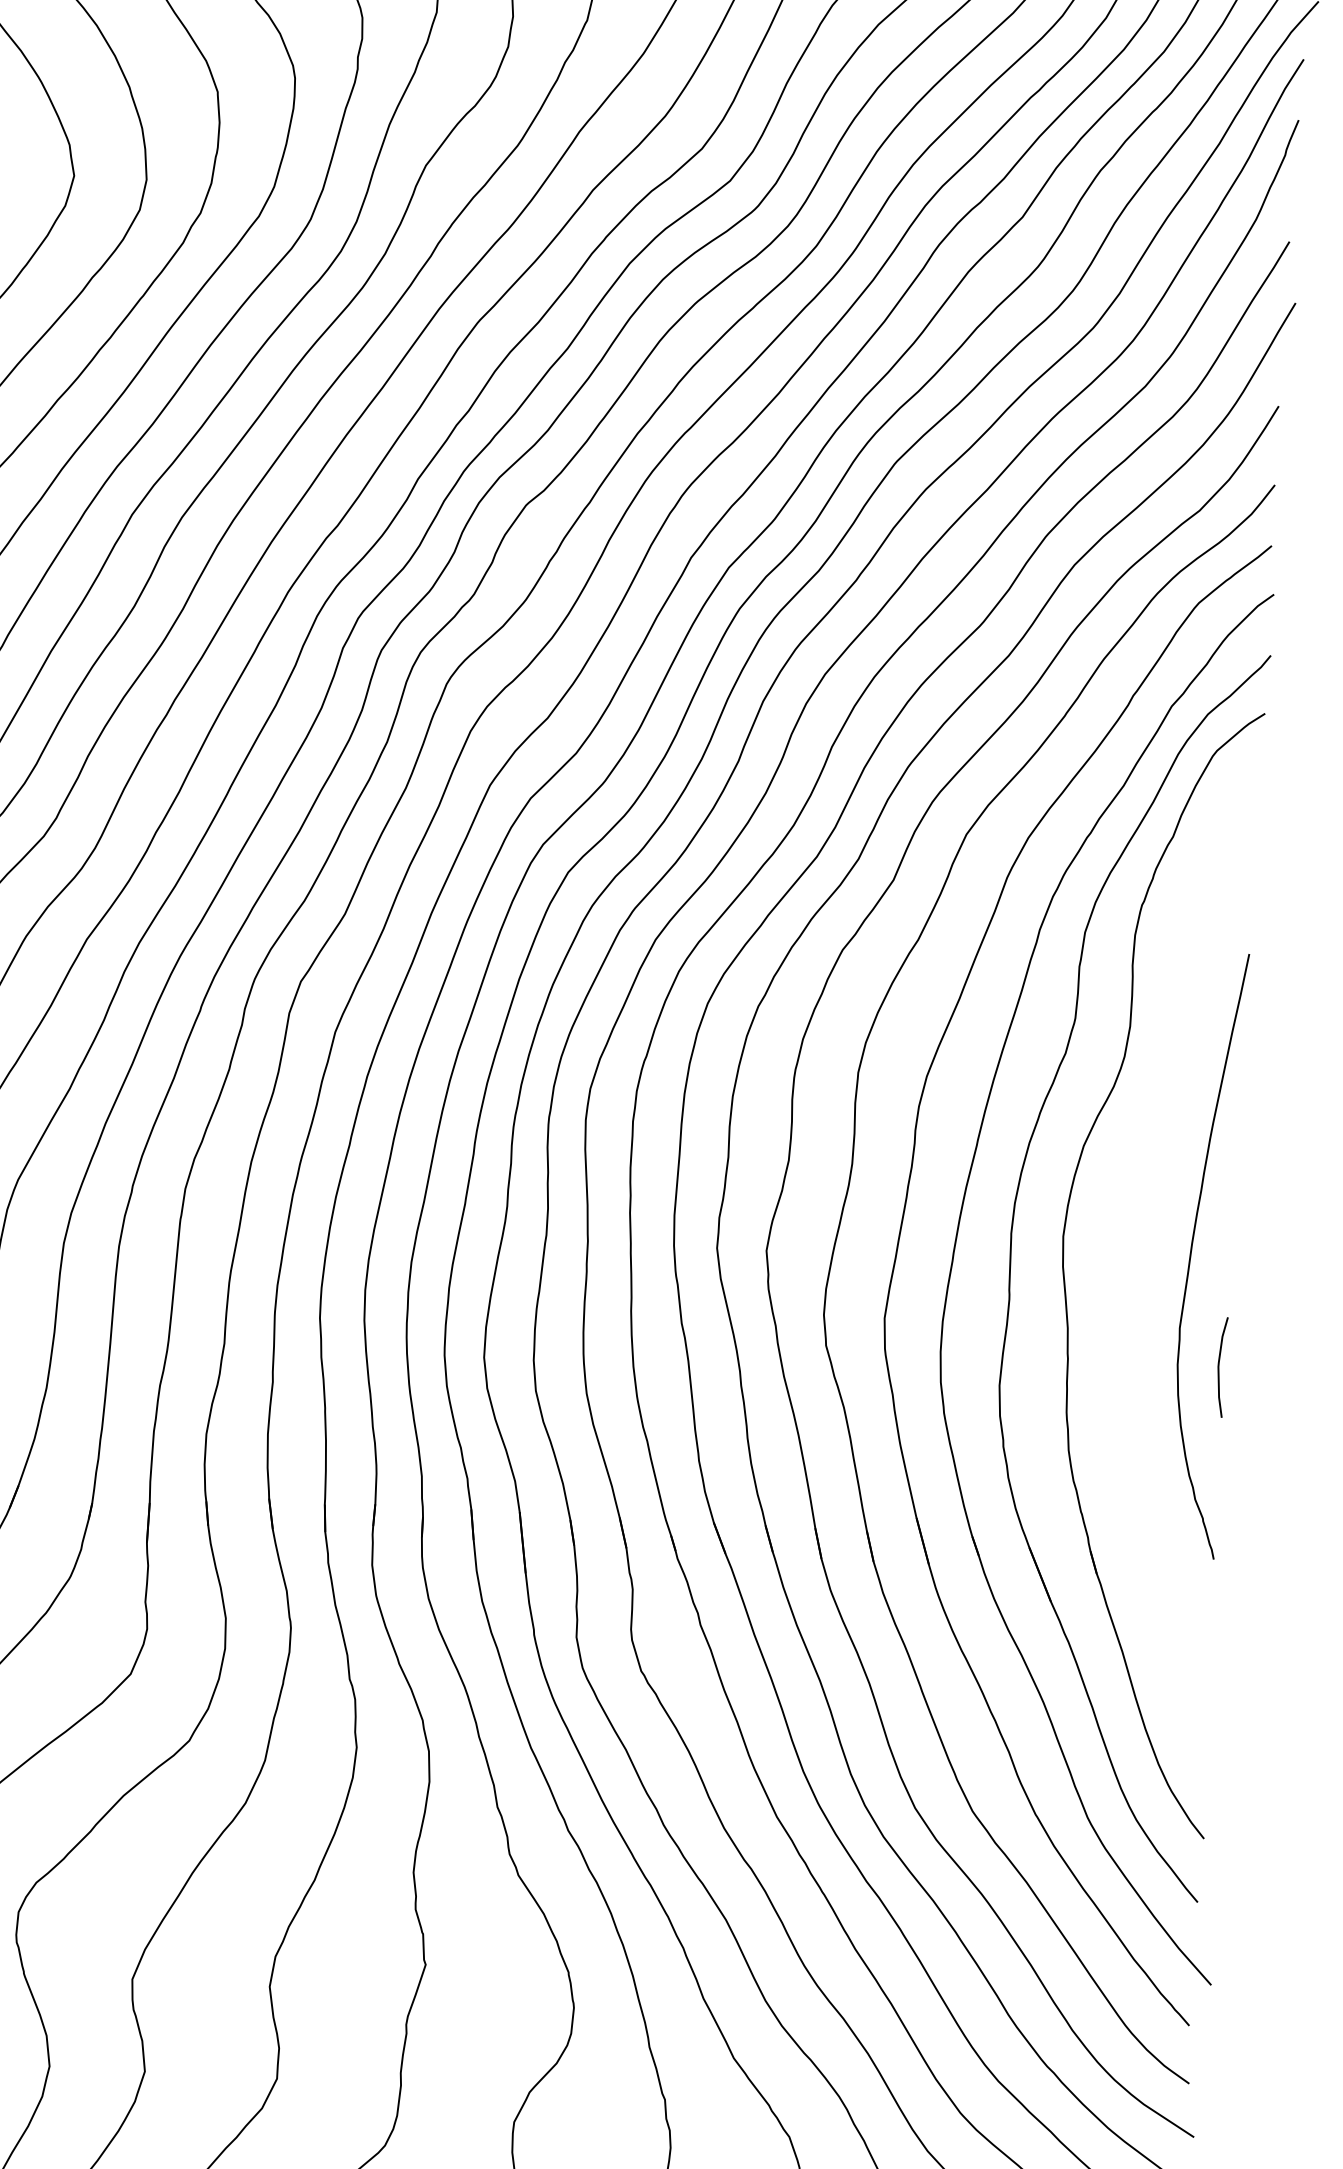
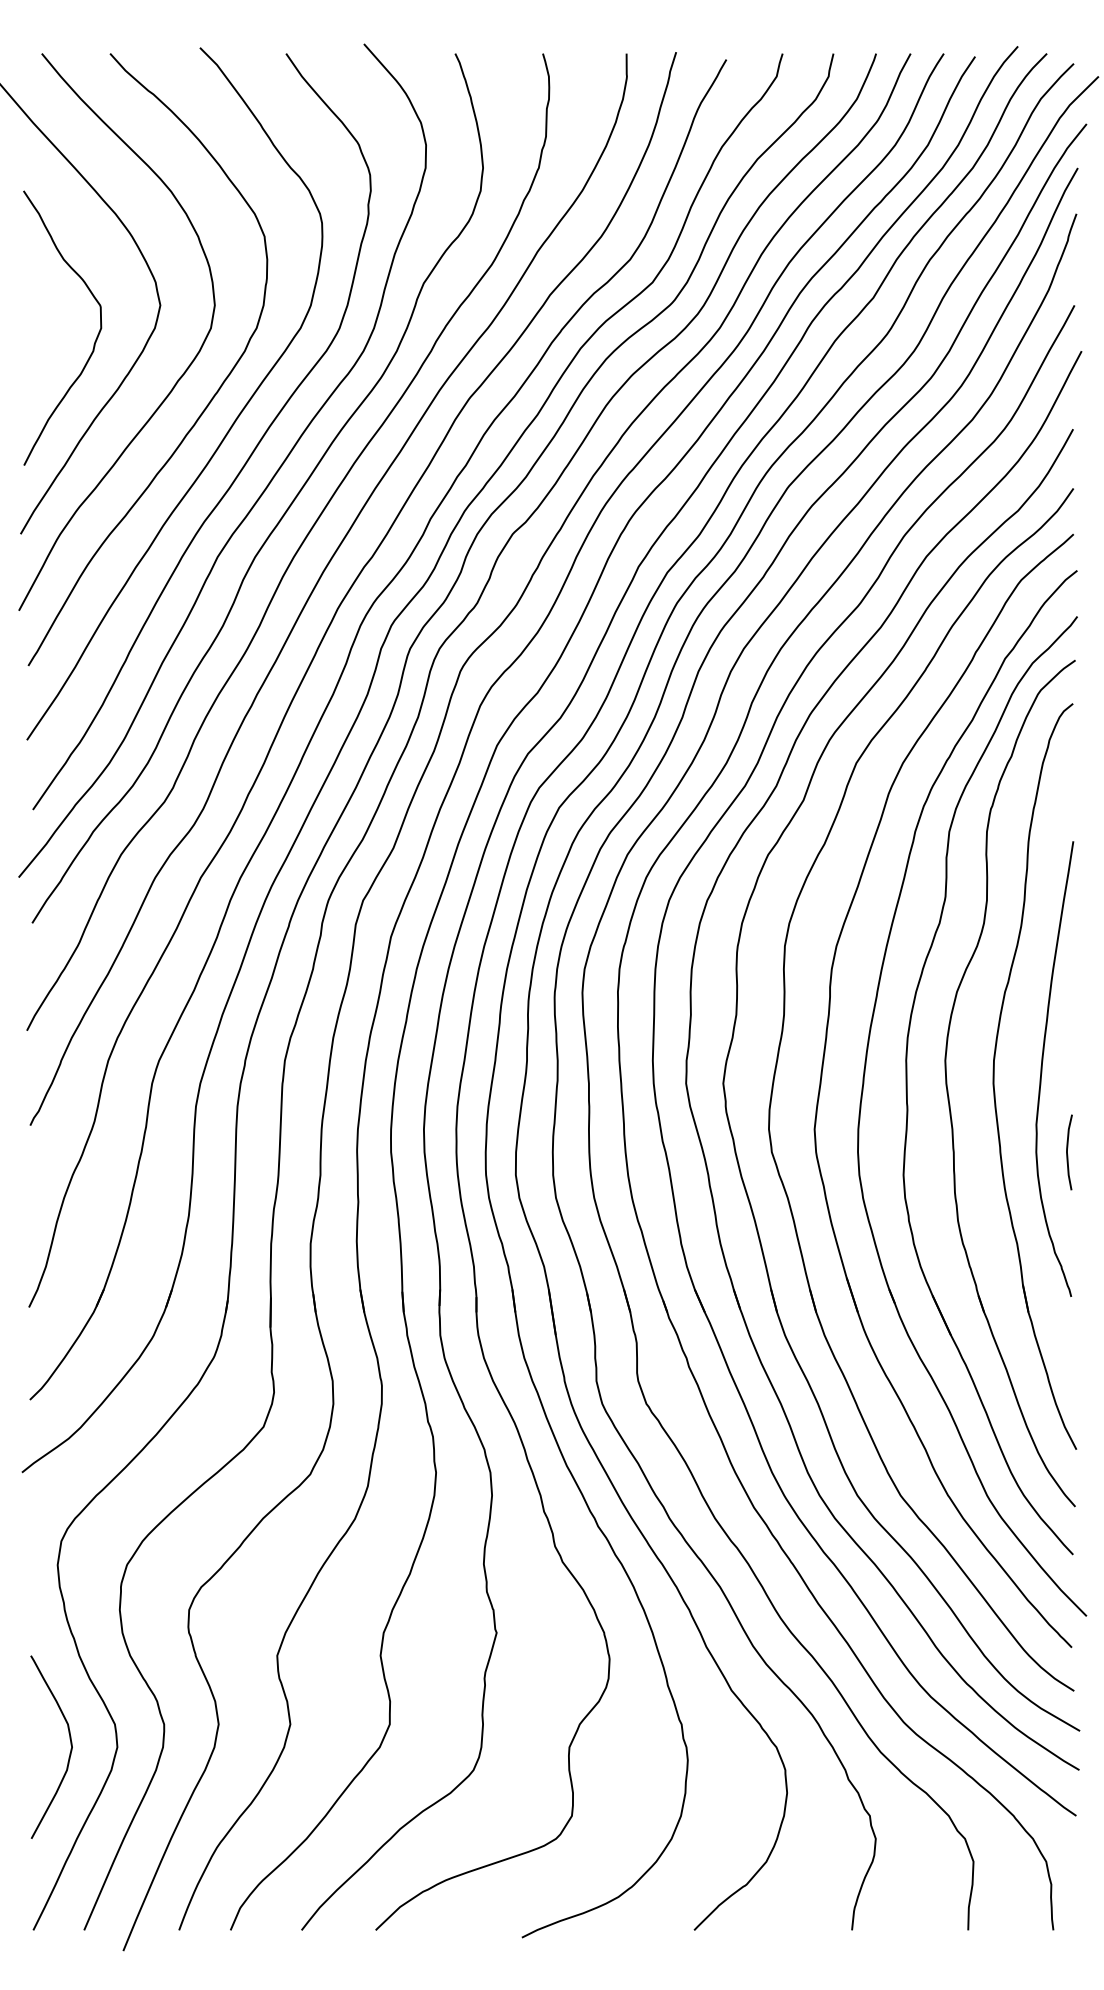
part: (1127, 1261) -> (994, 1076), added

